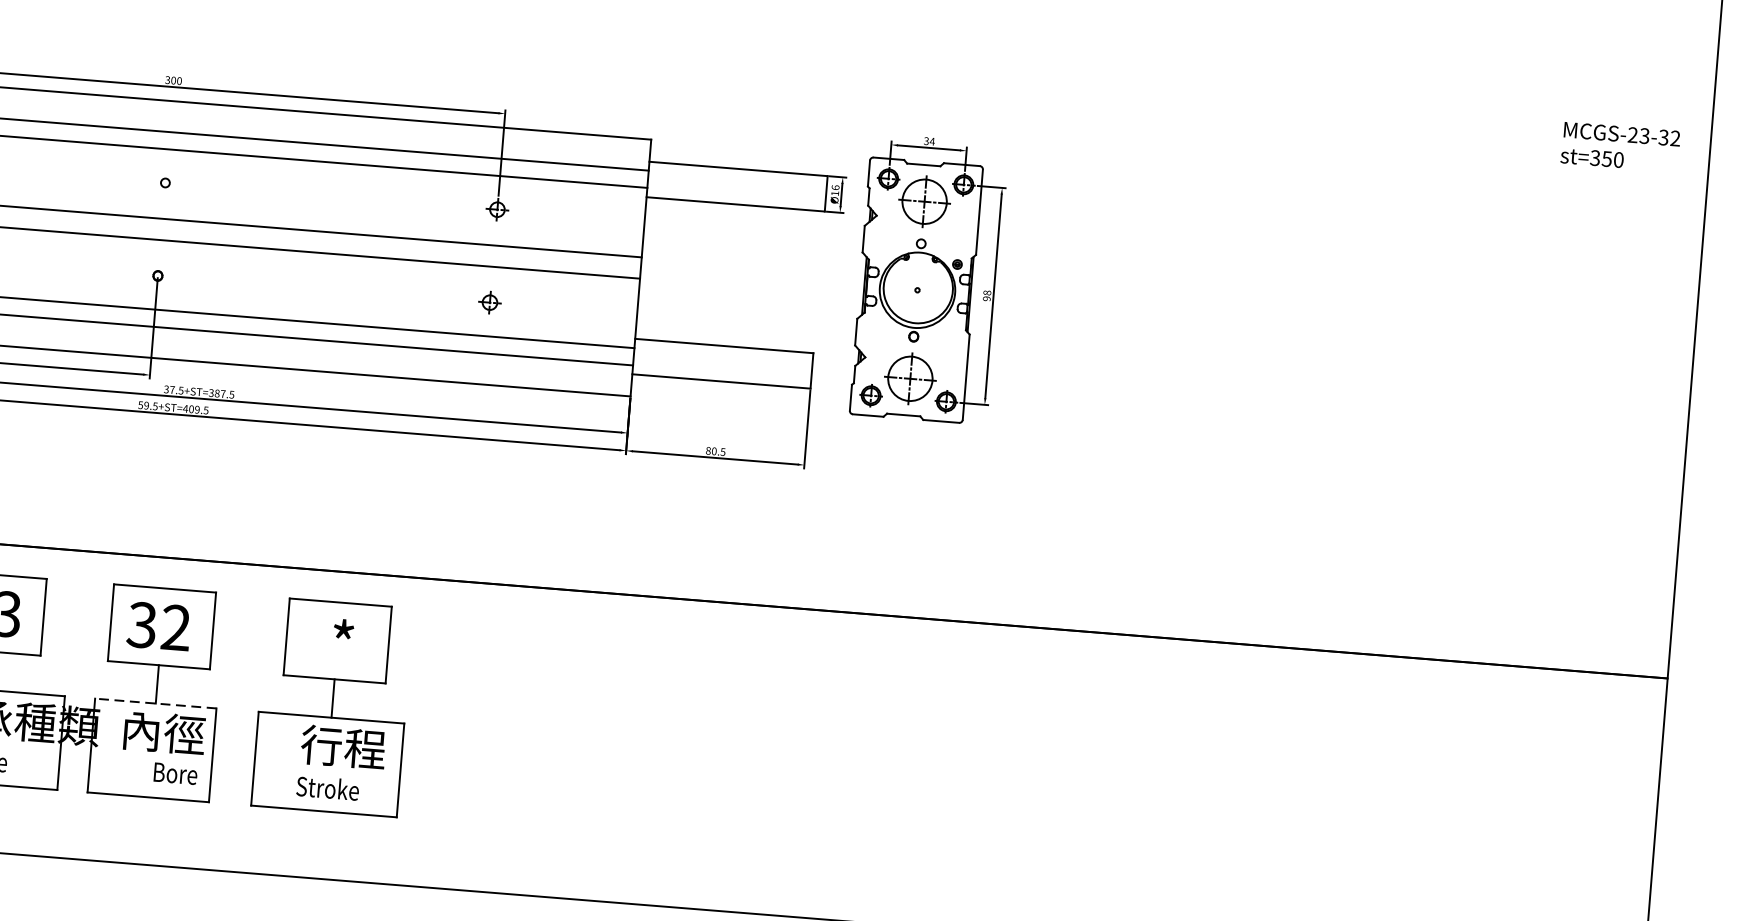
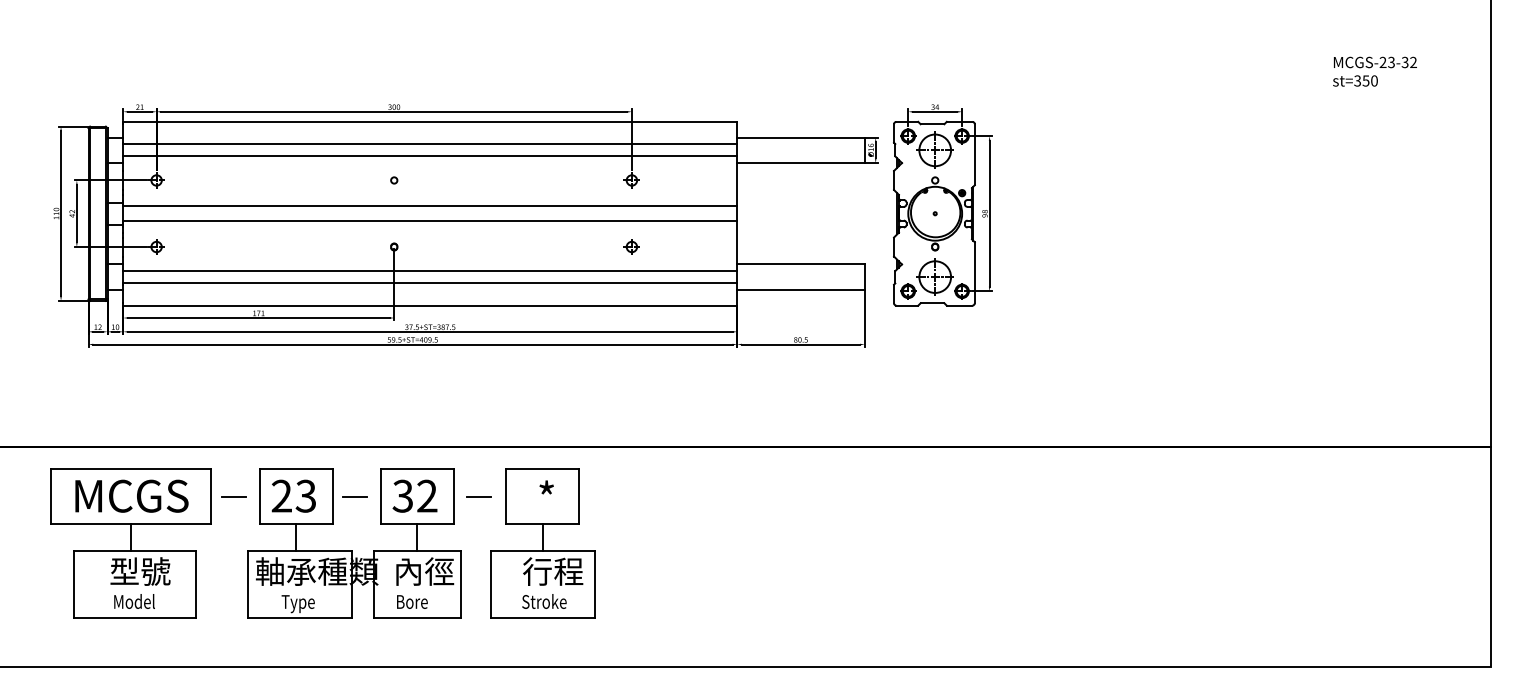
text: (1619, 146) -> (1374, 71), moved
line: (75, 620) -> (355, 496), added
line: (247, 633) -> (478, 496), added
line: (154, 703) -> (416, 551), dashed -> solid
text: (175, 773) -> (412, 601), moved

